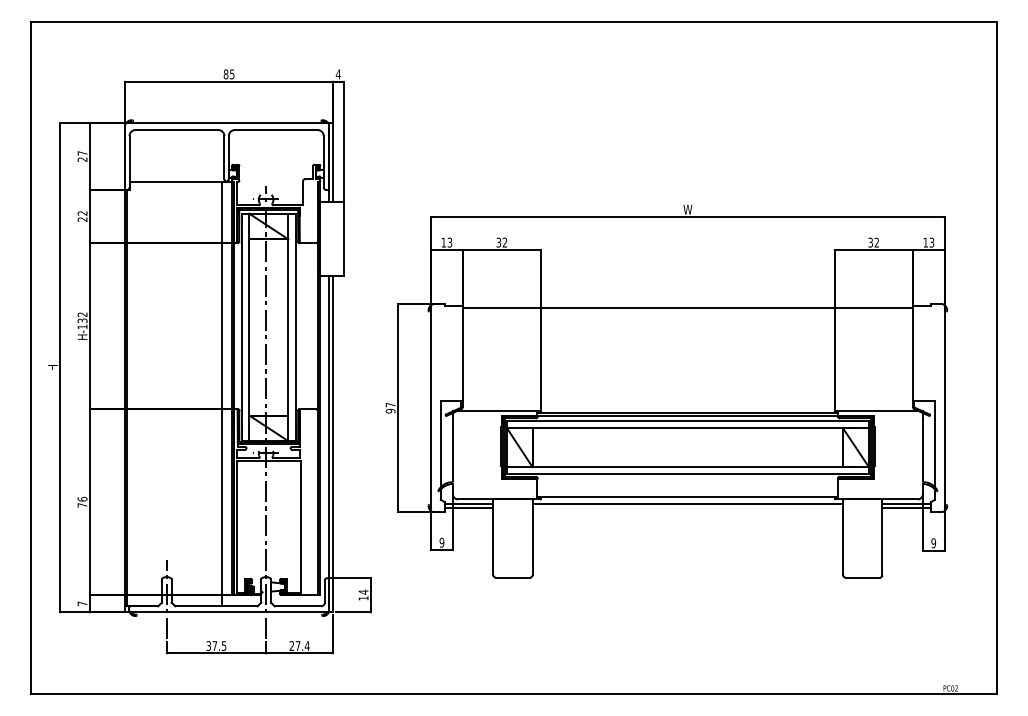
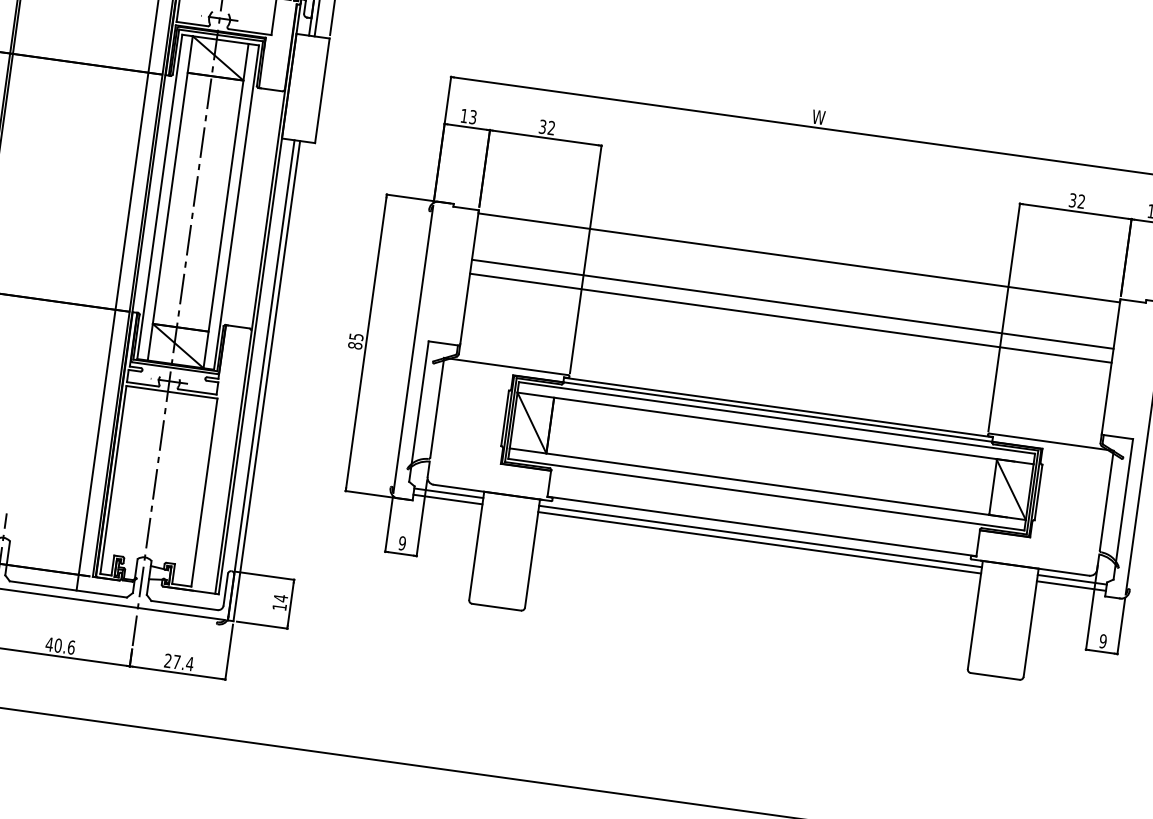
line: (687, 340) -> (792, 303), added
line: (687, 350) -> (790, 317), added
text: (390, 407) -> (355, 340), 97 -> 85
line: (687, 508) -> (759, 543), added
text: (216, 645) -> (60, 645), 37.5 -> 40.6

